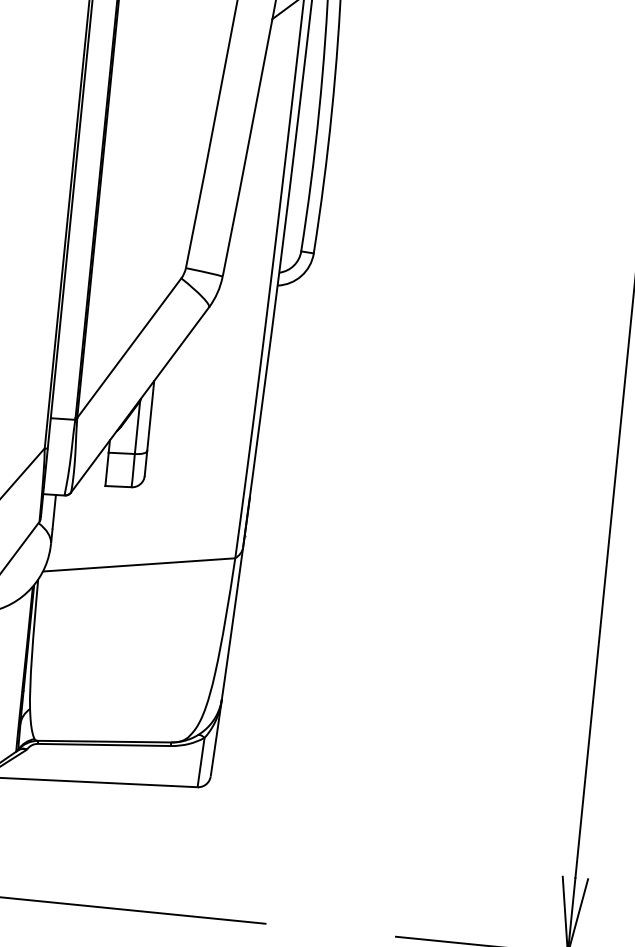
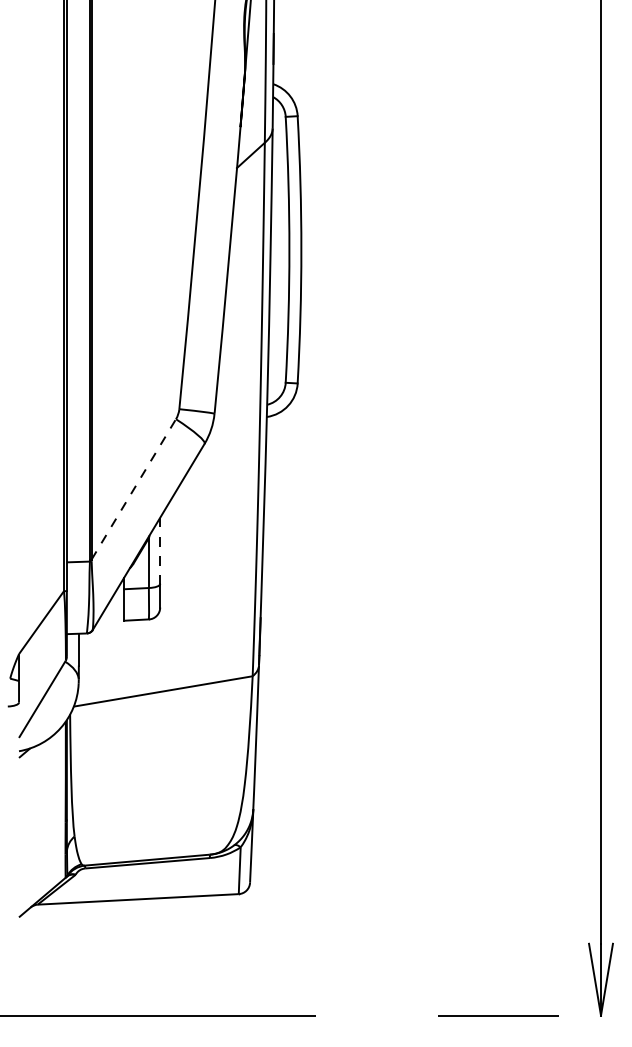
line: (128, 348) -> (133, 489), solid -> dashed
line: (150, 416) -> (160, 551), solid -> dashed

